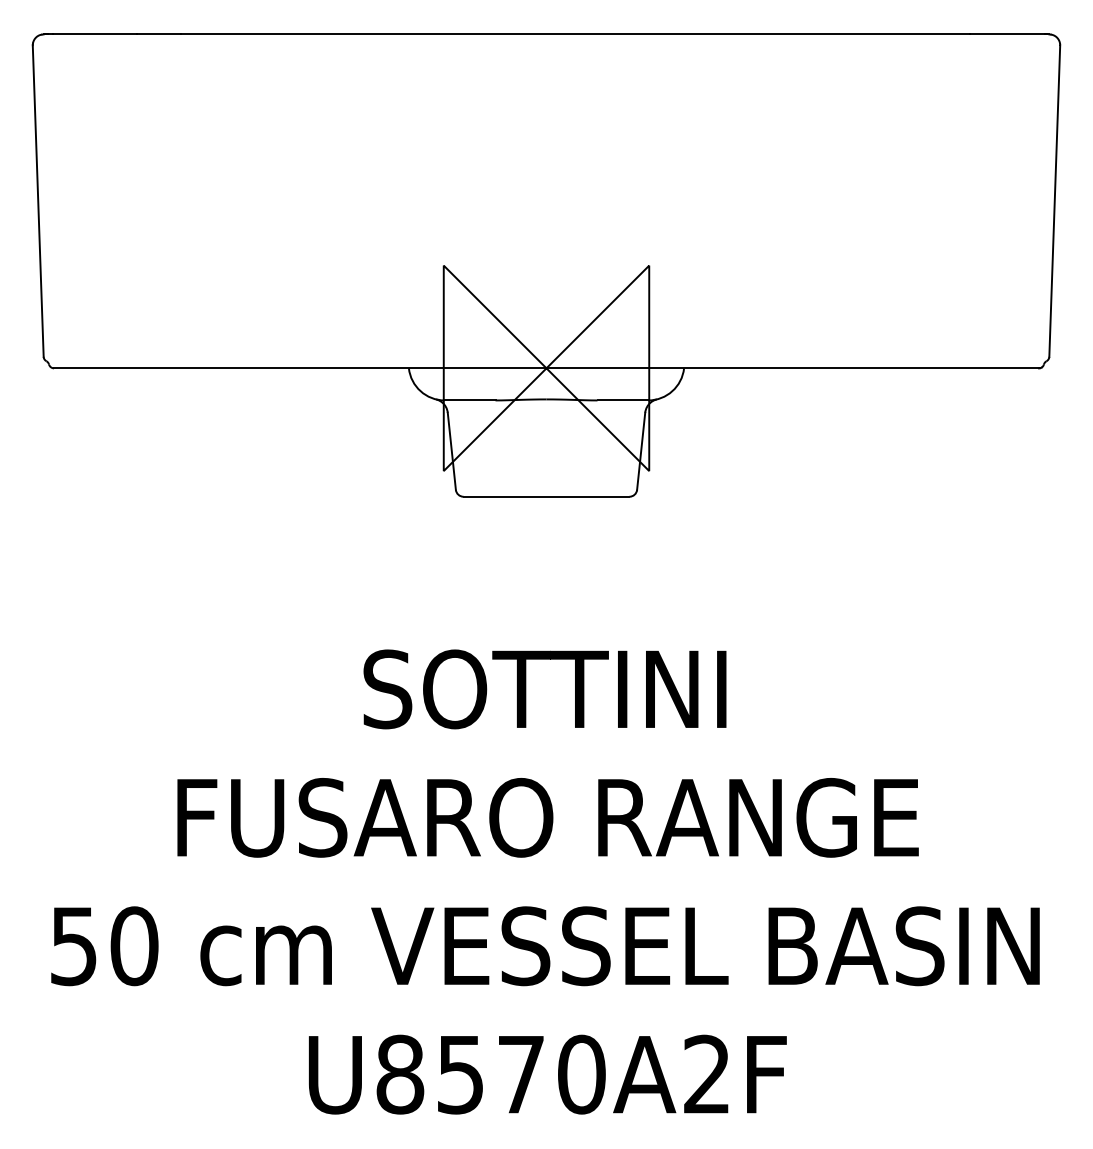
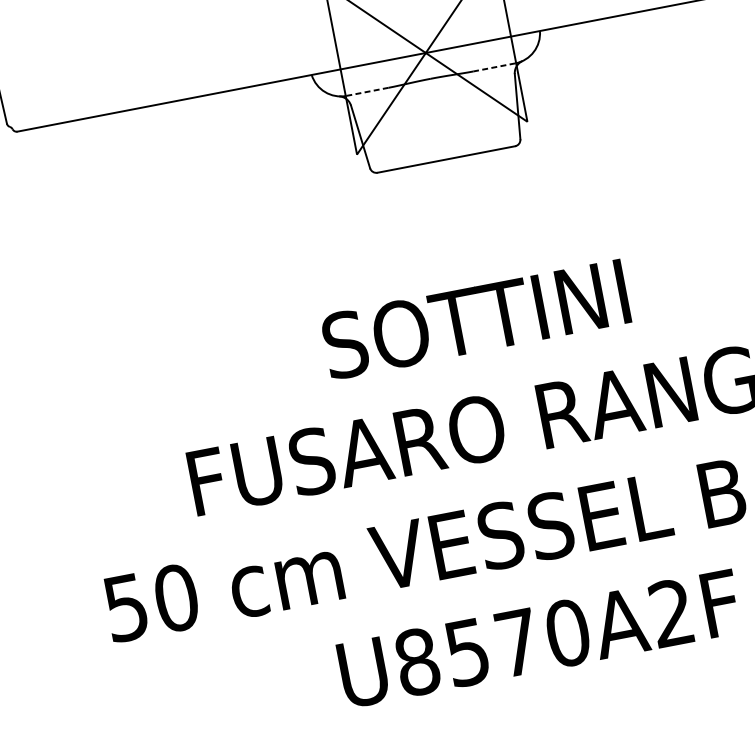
line: (469, 400) -> (367, 91), solid -> dashed
line: (622, 400) -> (494, 67), solid -> dashed

